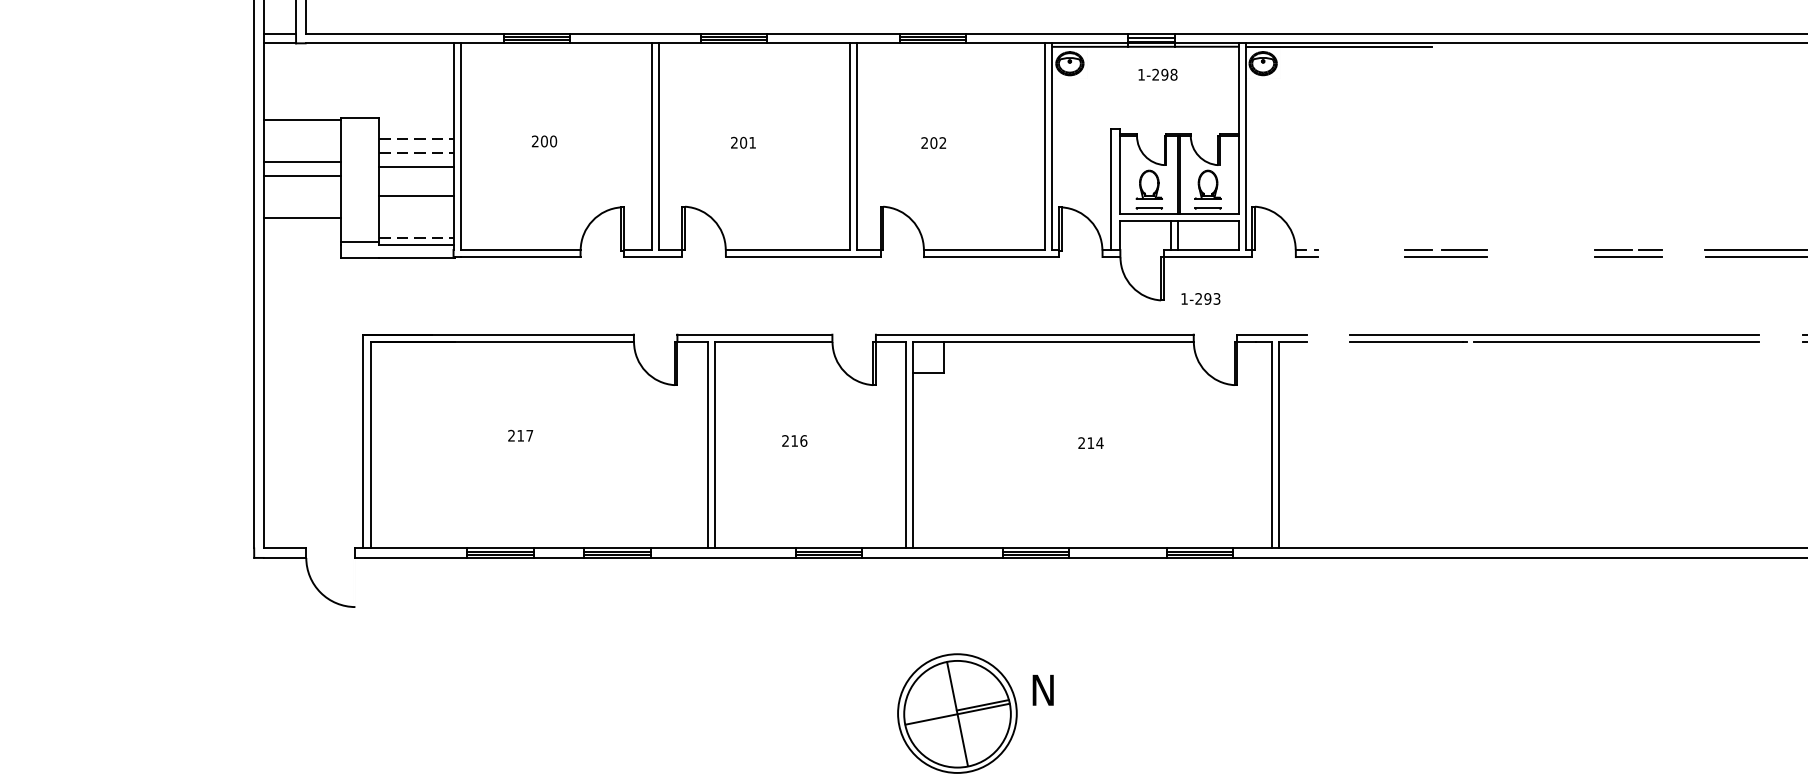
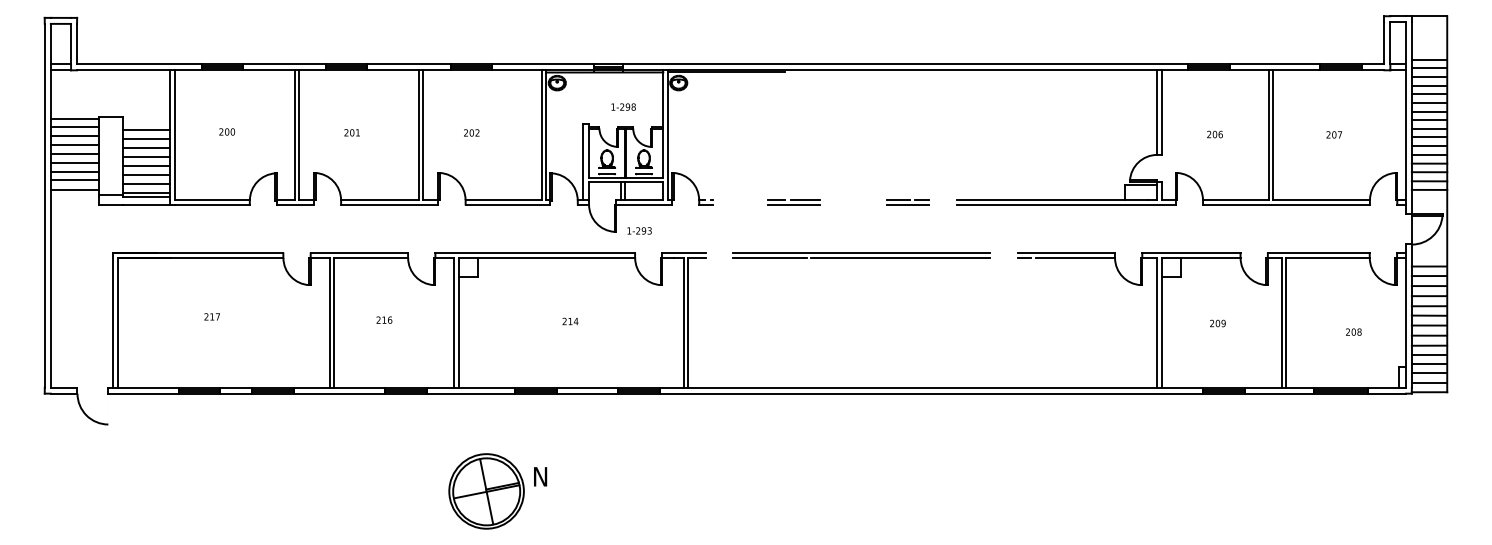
text: (1157, 73) -> (623, 106), moved
line: (301, 134) -> (74, 127), added
line: (417, 139) -> (147, 130), dashed -> solid
line: (301, 148) -> (74, 136), added
line: (417, 153) -> (147, 139), dashed -> solid
line: (416, 182) -> (146, 157), added
line: (301, 190) -> (74, 162), added
line: (301, 204) -> (74, 171), added
line: (416, 209) -> (146, 174), added
line: (416, 223) -> (146, 183), added
line: (301, 233) -> (74, 189), added
line: (417, 237) -> (147, 192), dashed -> solid

